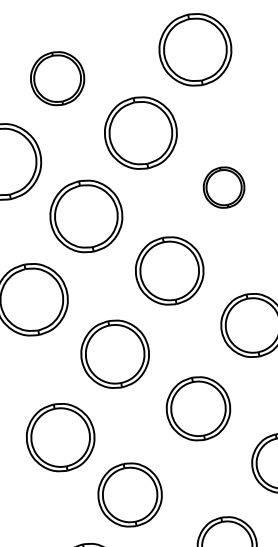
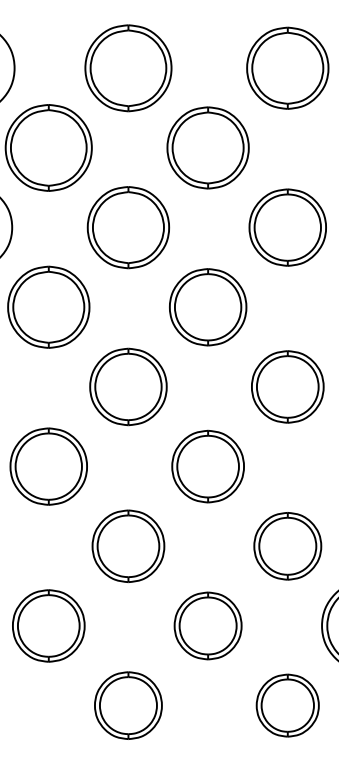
part: (57, 78) -> (128, 68), size x1.43
part: (223, 187) -> (287, 227), size x1.67
part: (130, 494) -> (128, 545), moved

